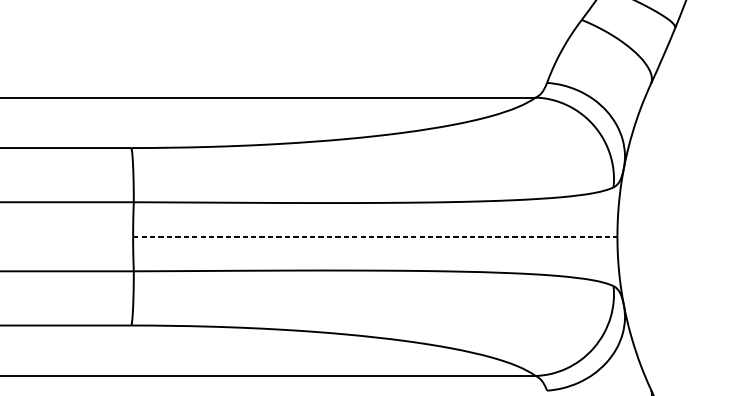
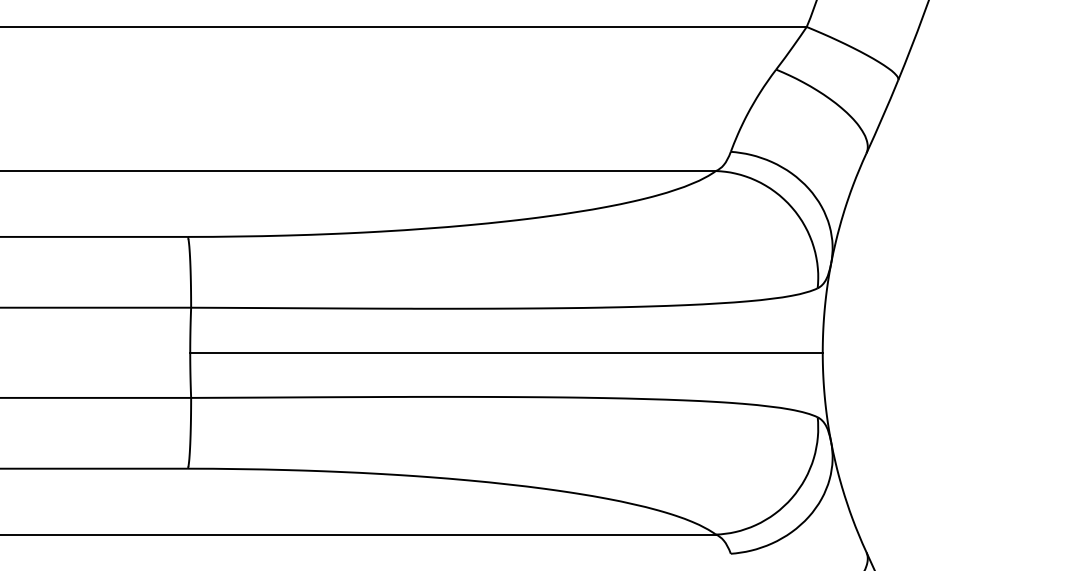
line: (375, 236) -> (506, 352), dashed -> solid

